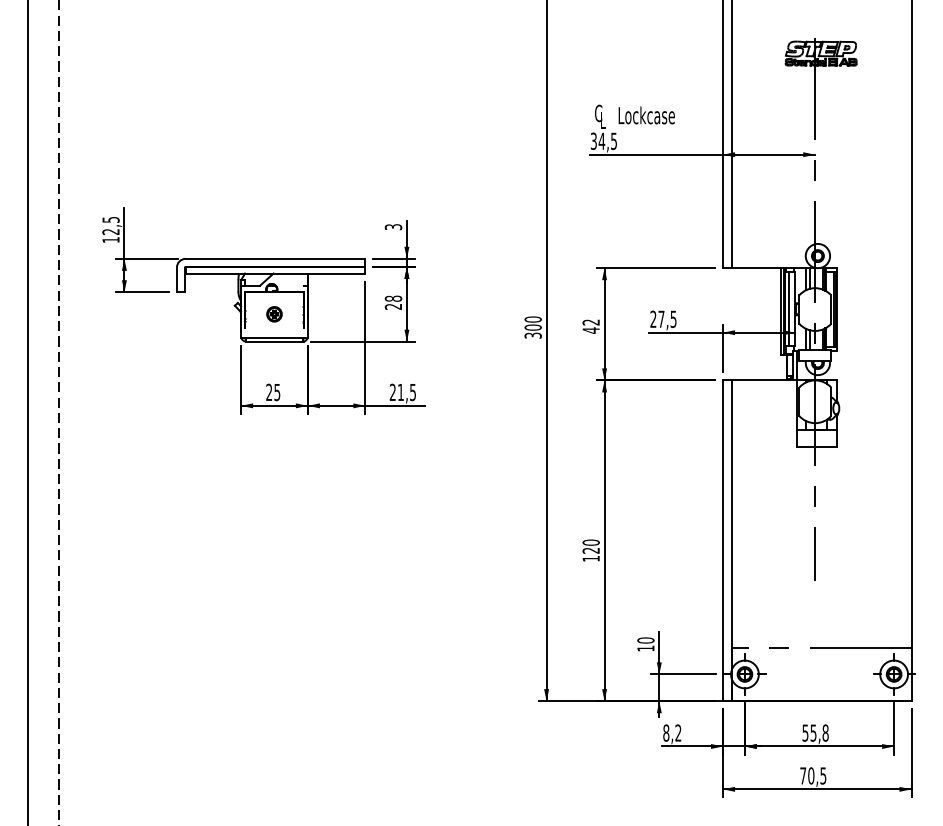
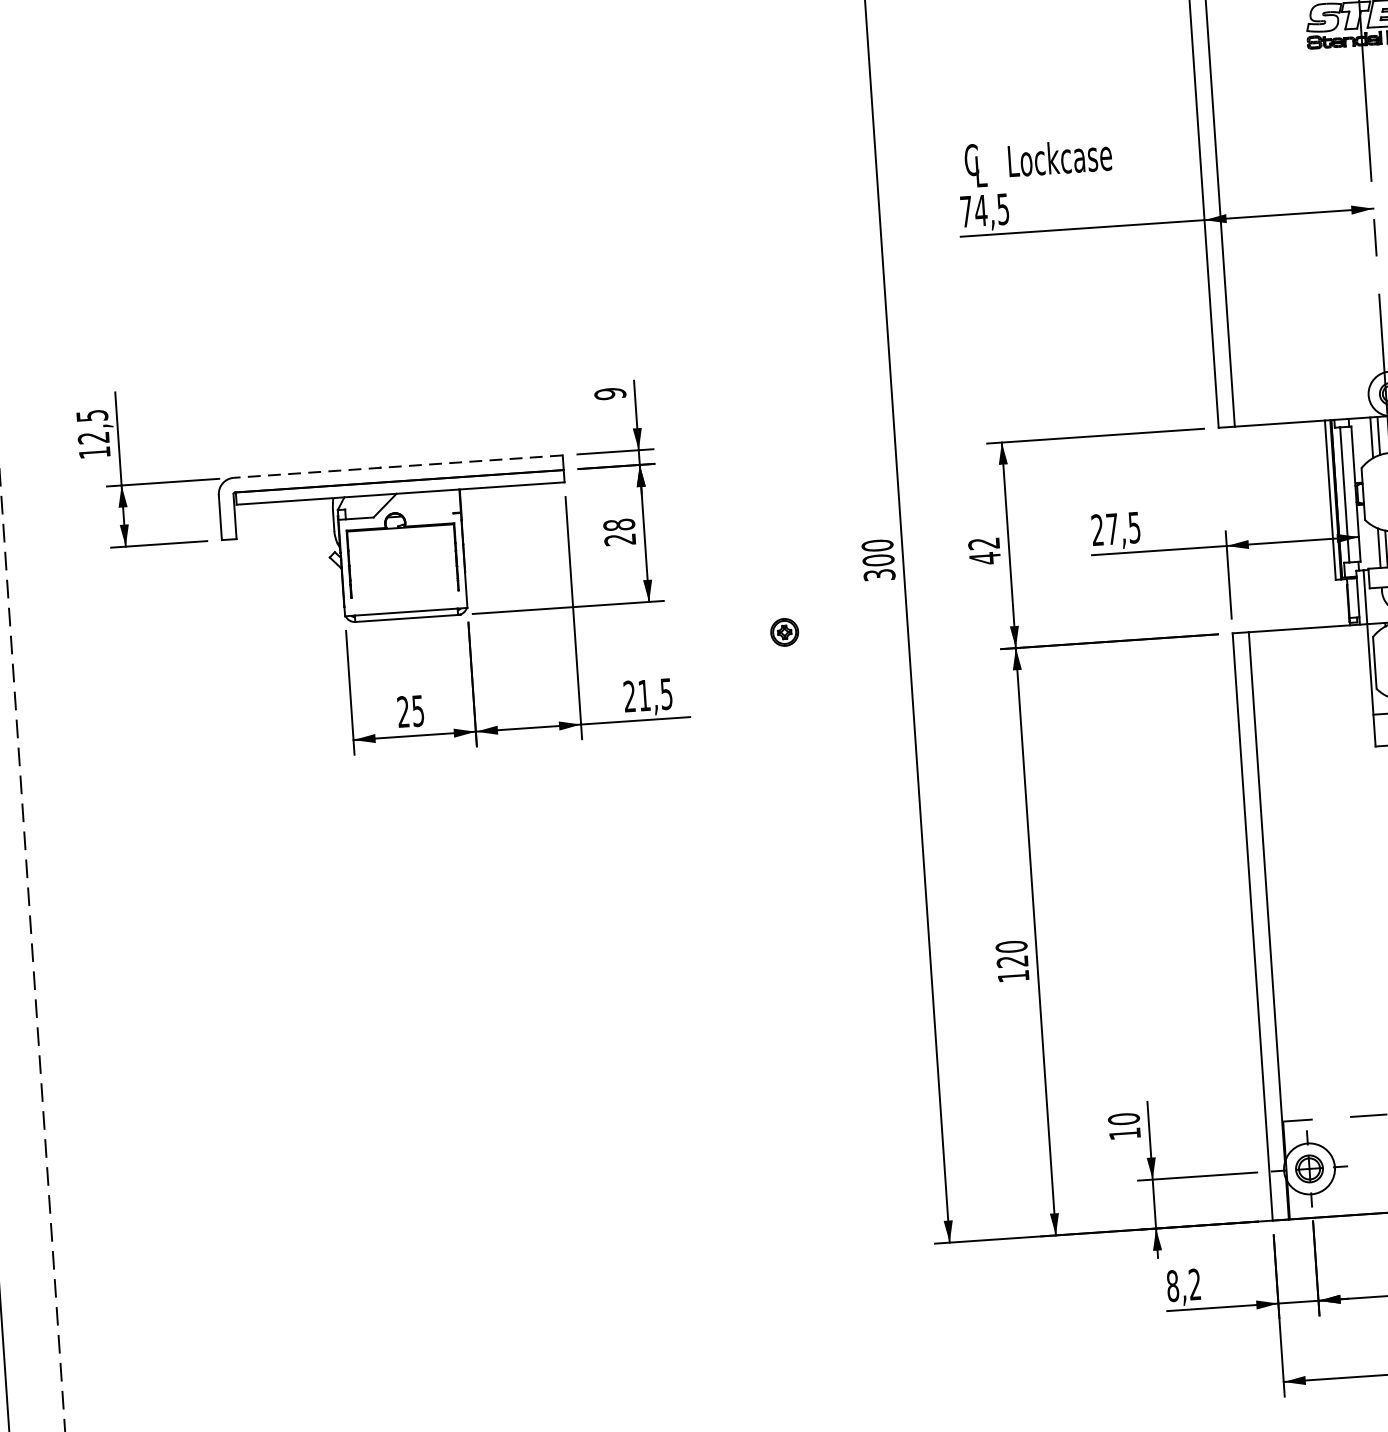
text: (593, 141) -> (965, 212), 34,5 -> 74,5
text: (393, 227) -> (610, 394), 3 -> 9
line: (275, 258) -> (398, 466), solid -> dashed
part: (274, 314) -> (784, 632), moved

